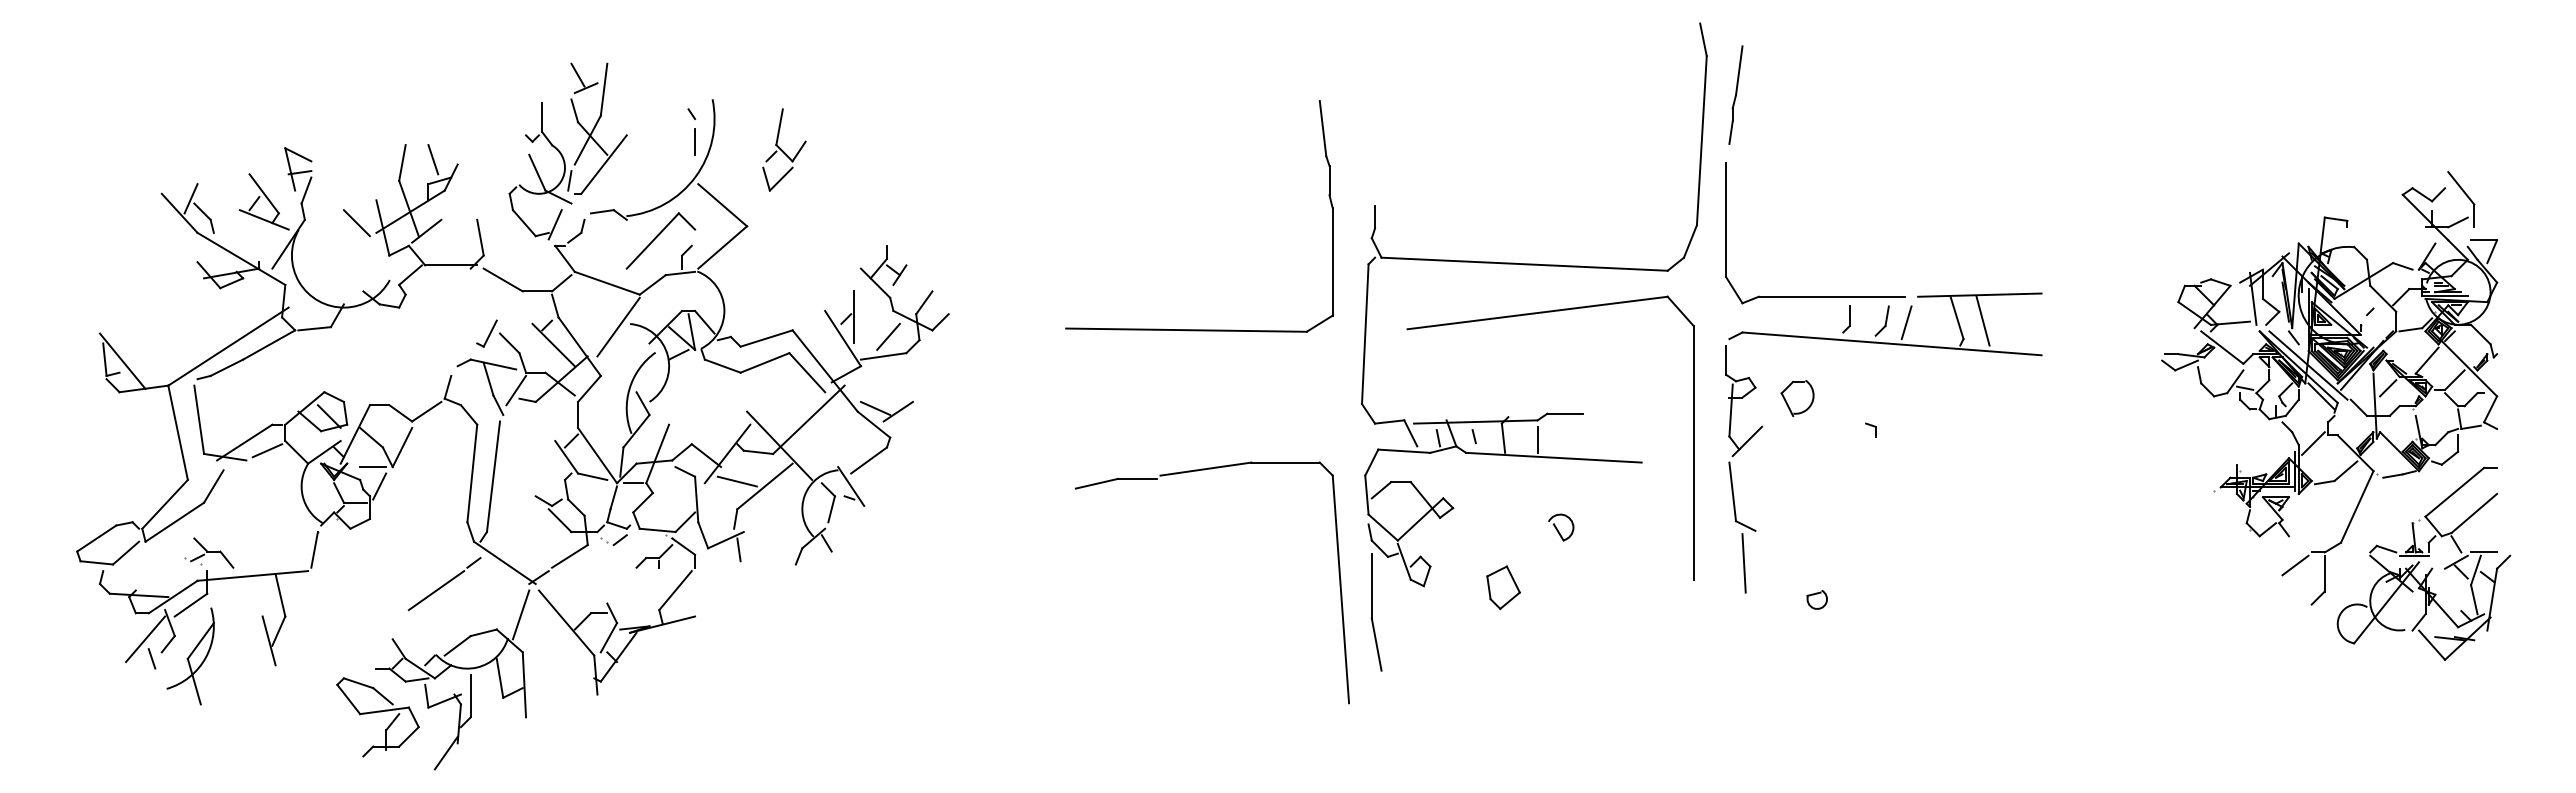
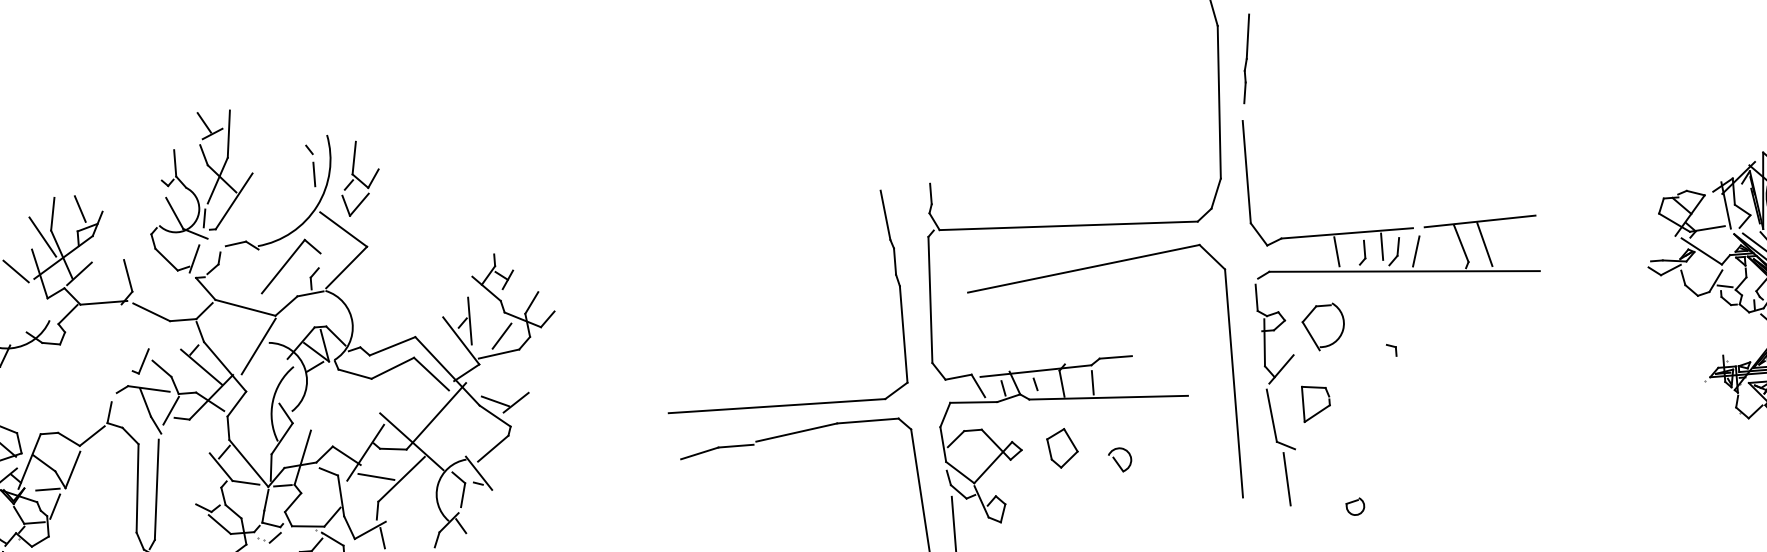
part: (784, 149) -> (360, 177), moved
line: (389, 187) -> (42, 237), added
line: (1869, 314) -> (1382, 246), added
line: (1818, 316) -> (1336, 252), added
part: (1199, 329) -> (788, 404), moved
part: (1797, 398) -> (1323, 327), size x1.43
part: (1786, 490) -> (1320, 410), added
part: (1503, 587) -> (1062, 448), moved

